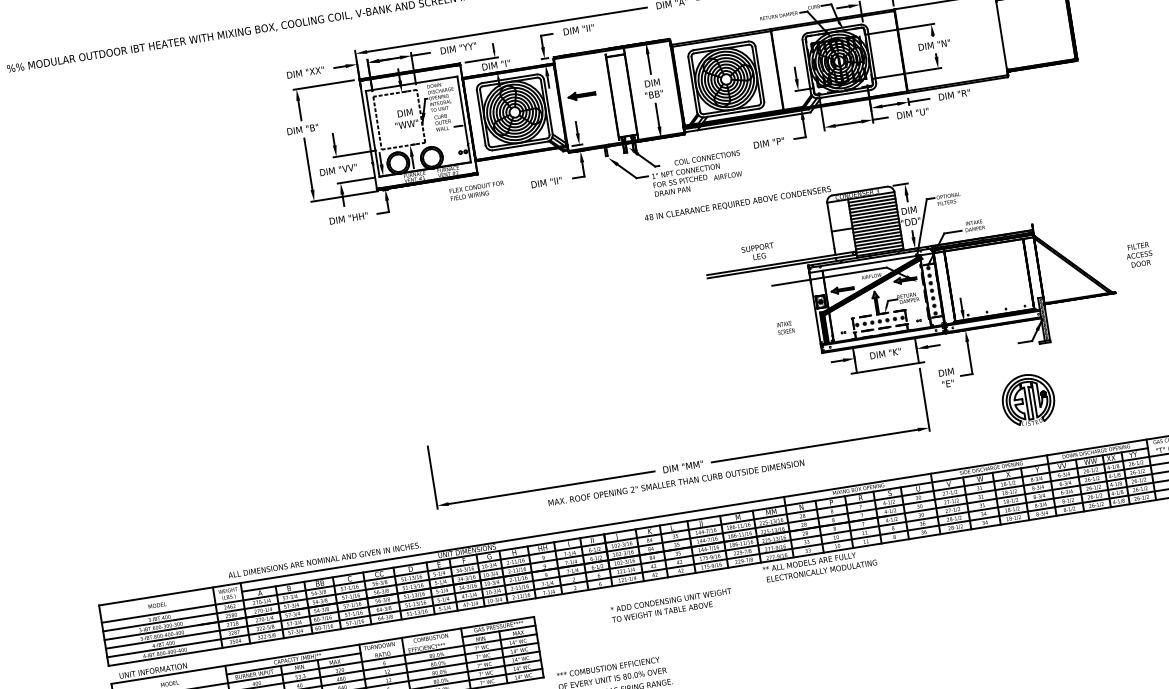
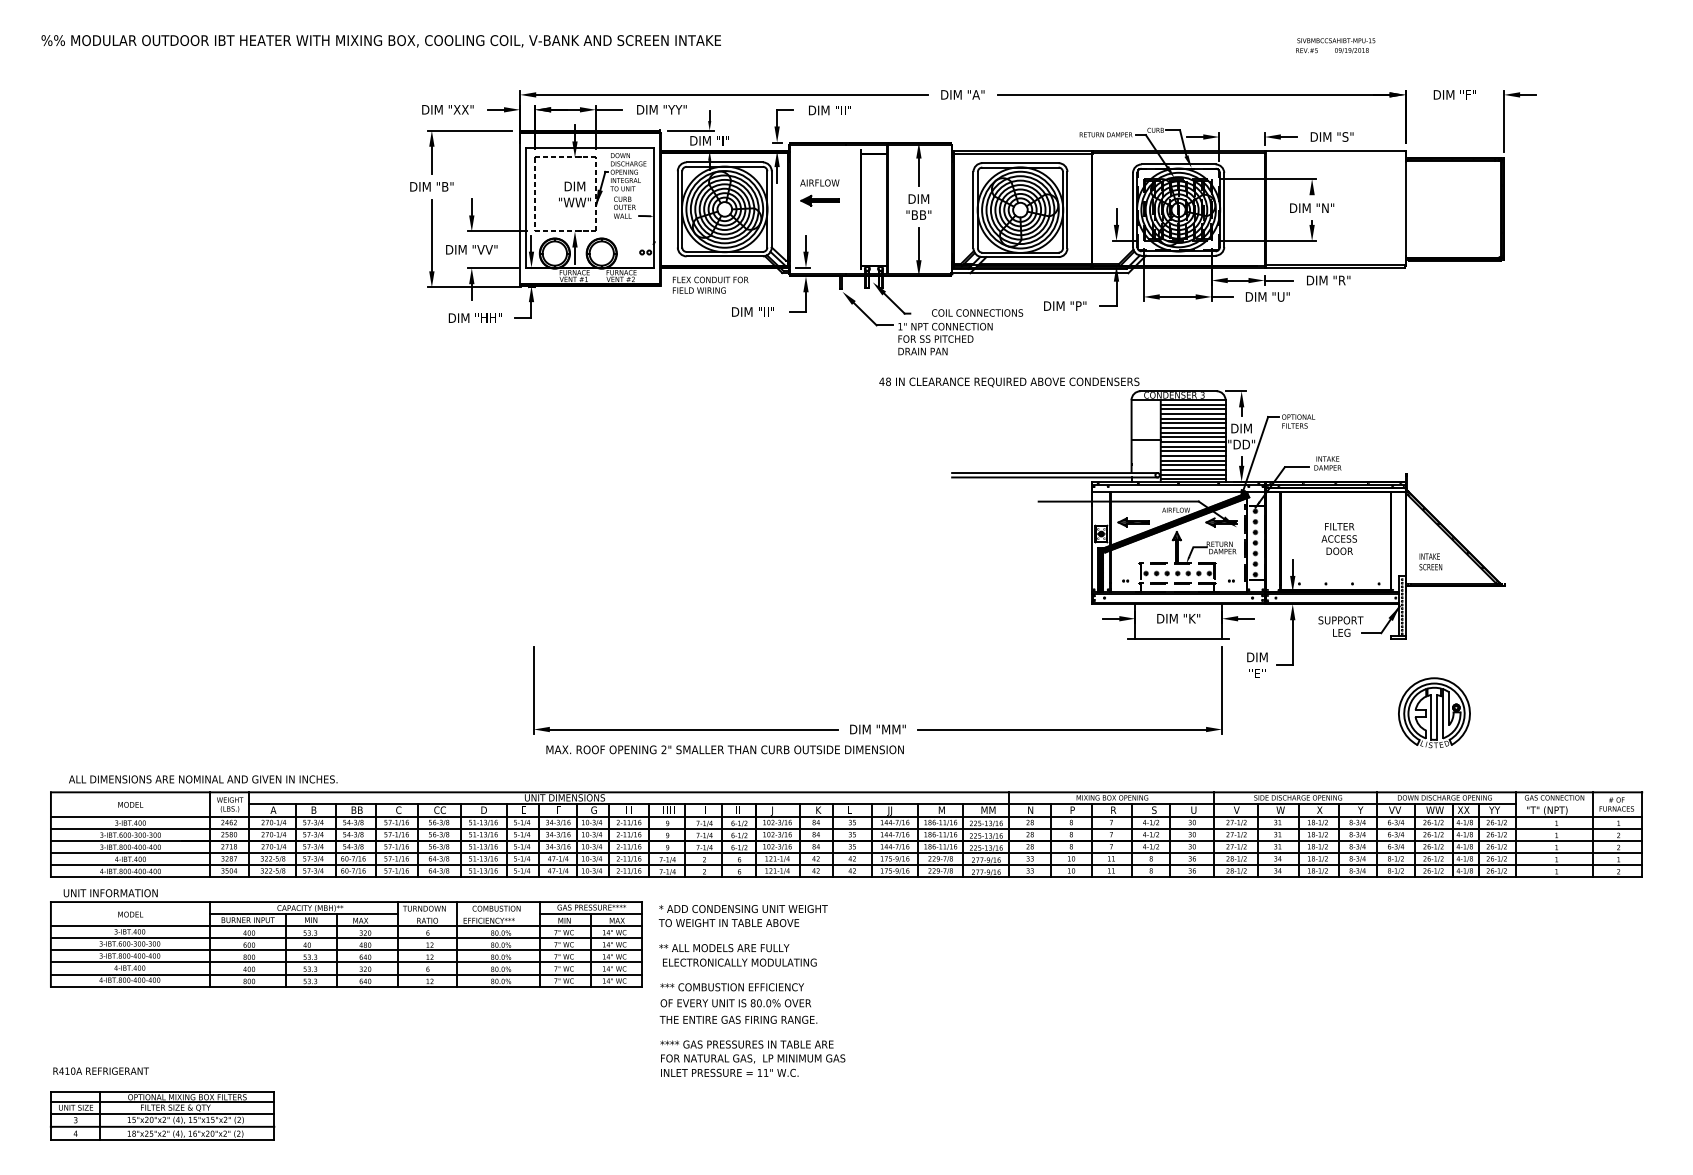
text: (727, 175) -> (819, 182), moved
text: (477, 190) -> (710, 284), moved
text: (758, 252) -> (1340, 626), moved
text: (1138, 254) -> (1338, 538), moved
text: (785, 327) -> (1430, 561), moved
part: (1028, 399) -> (1434, 712), moved
text: (675, 482) -> (724, 749), moved
text: (324, 560) -> (203, 779), moved
text: (819, 566) -> (737, 955), moved
text: (671, 605) -> (742, 916), moved

